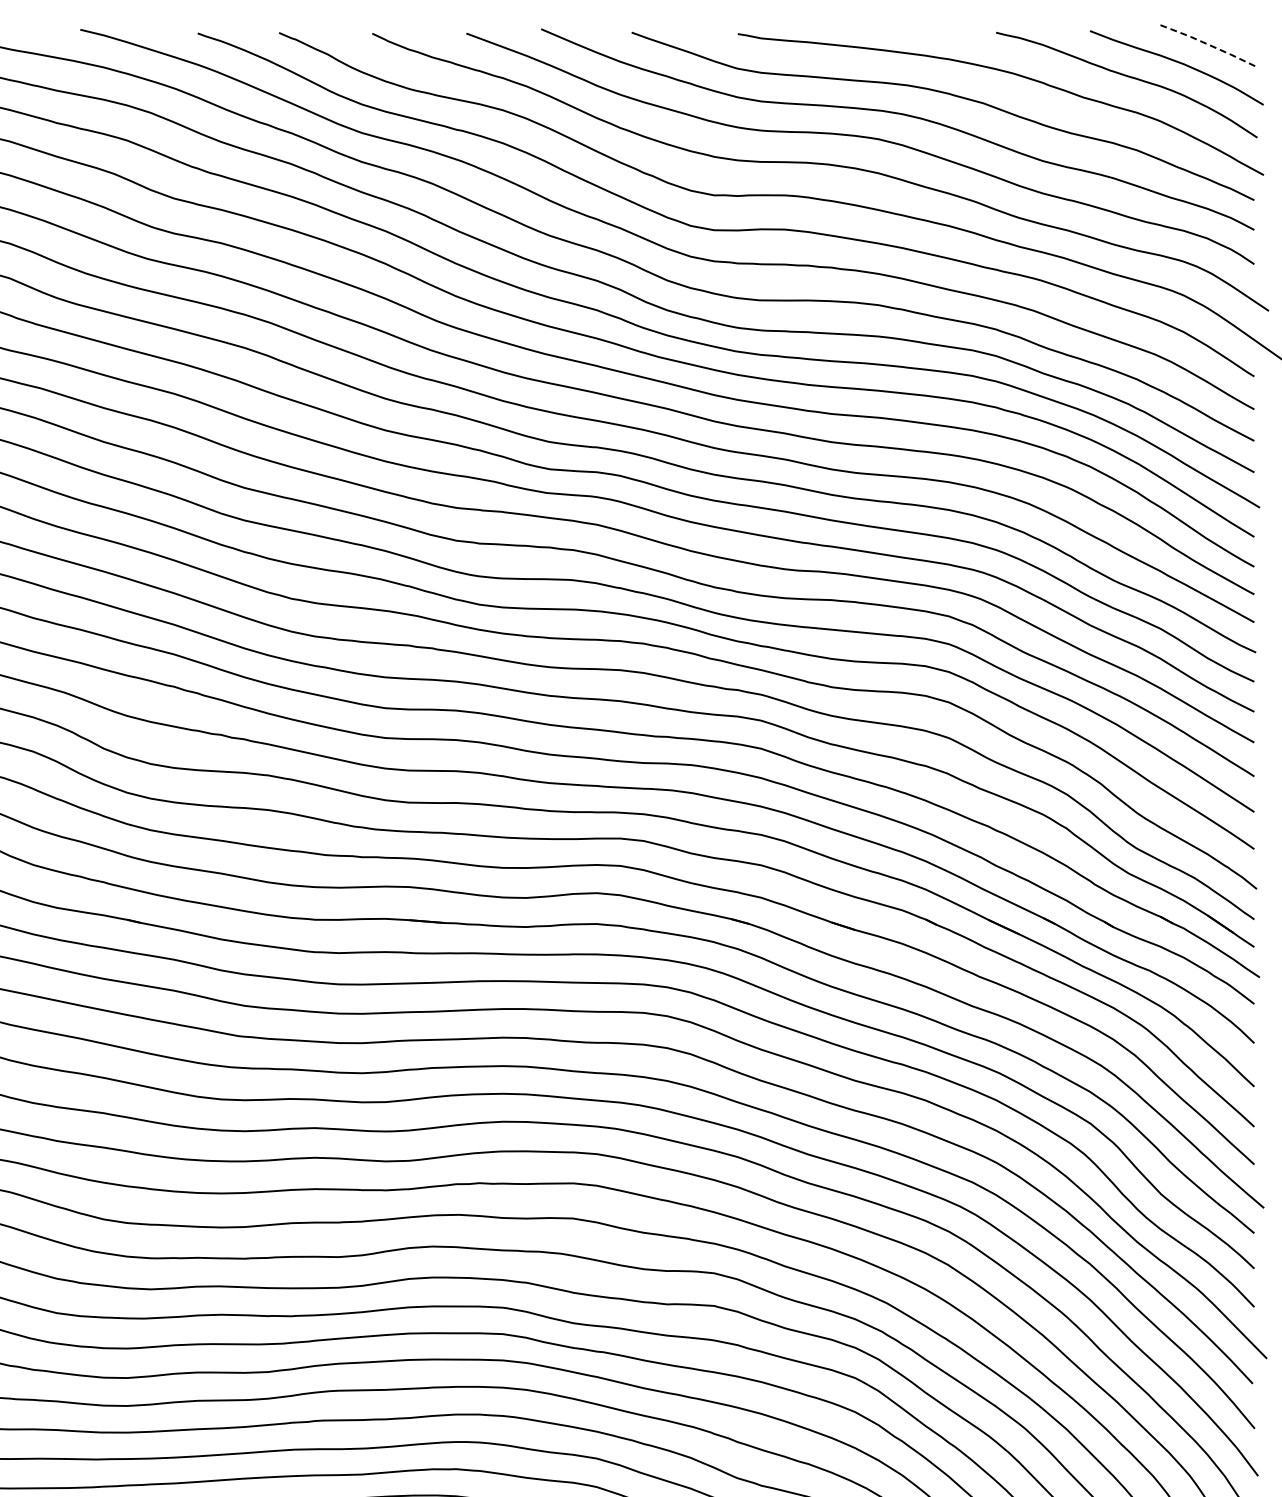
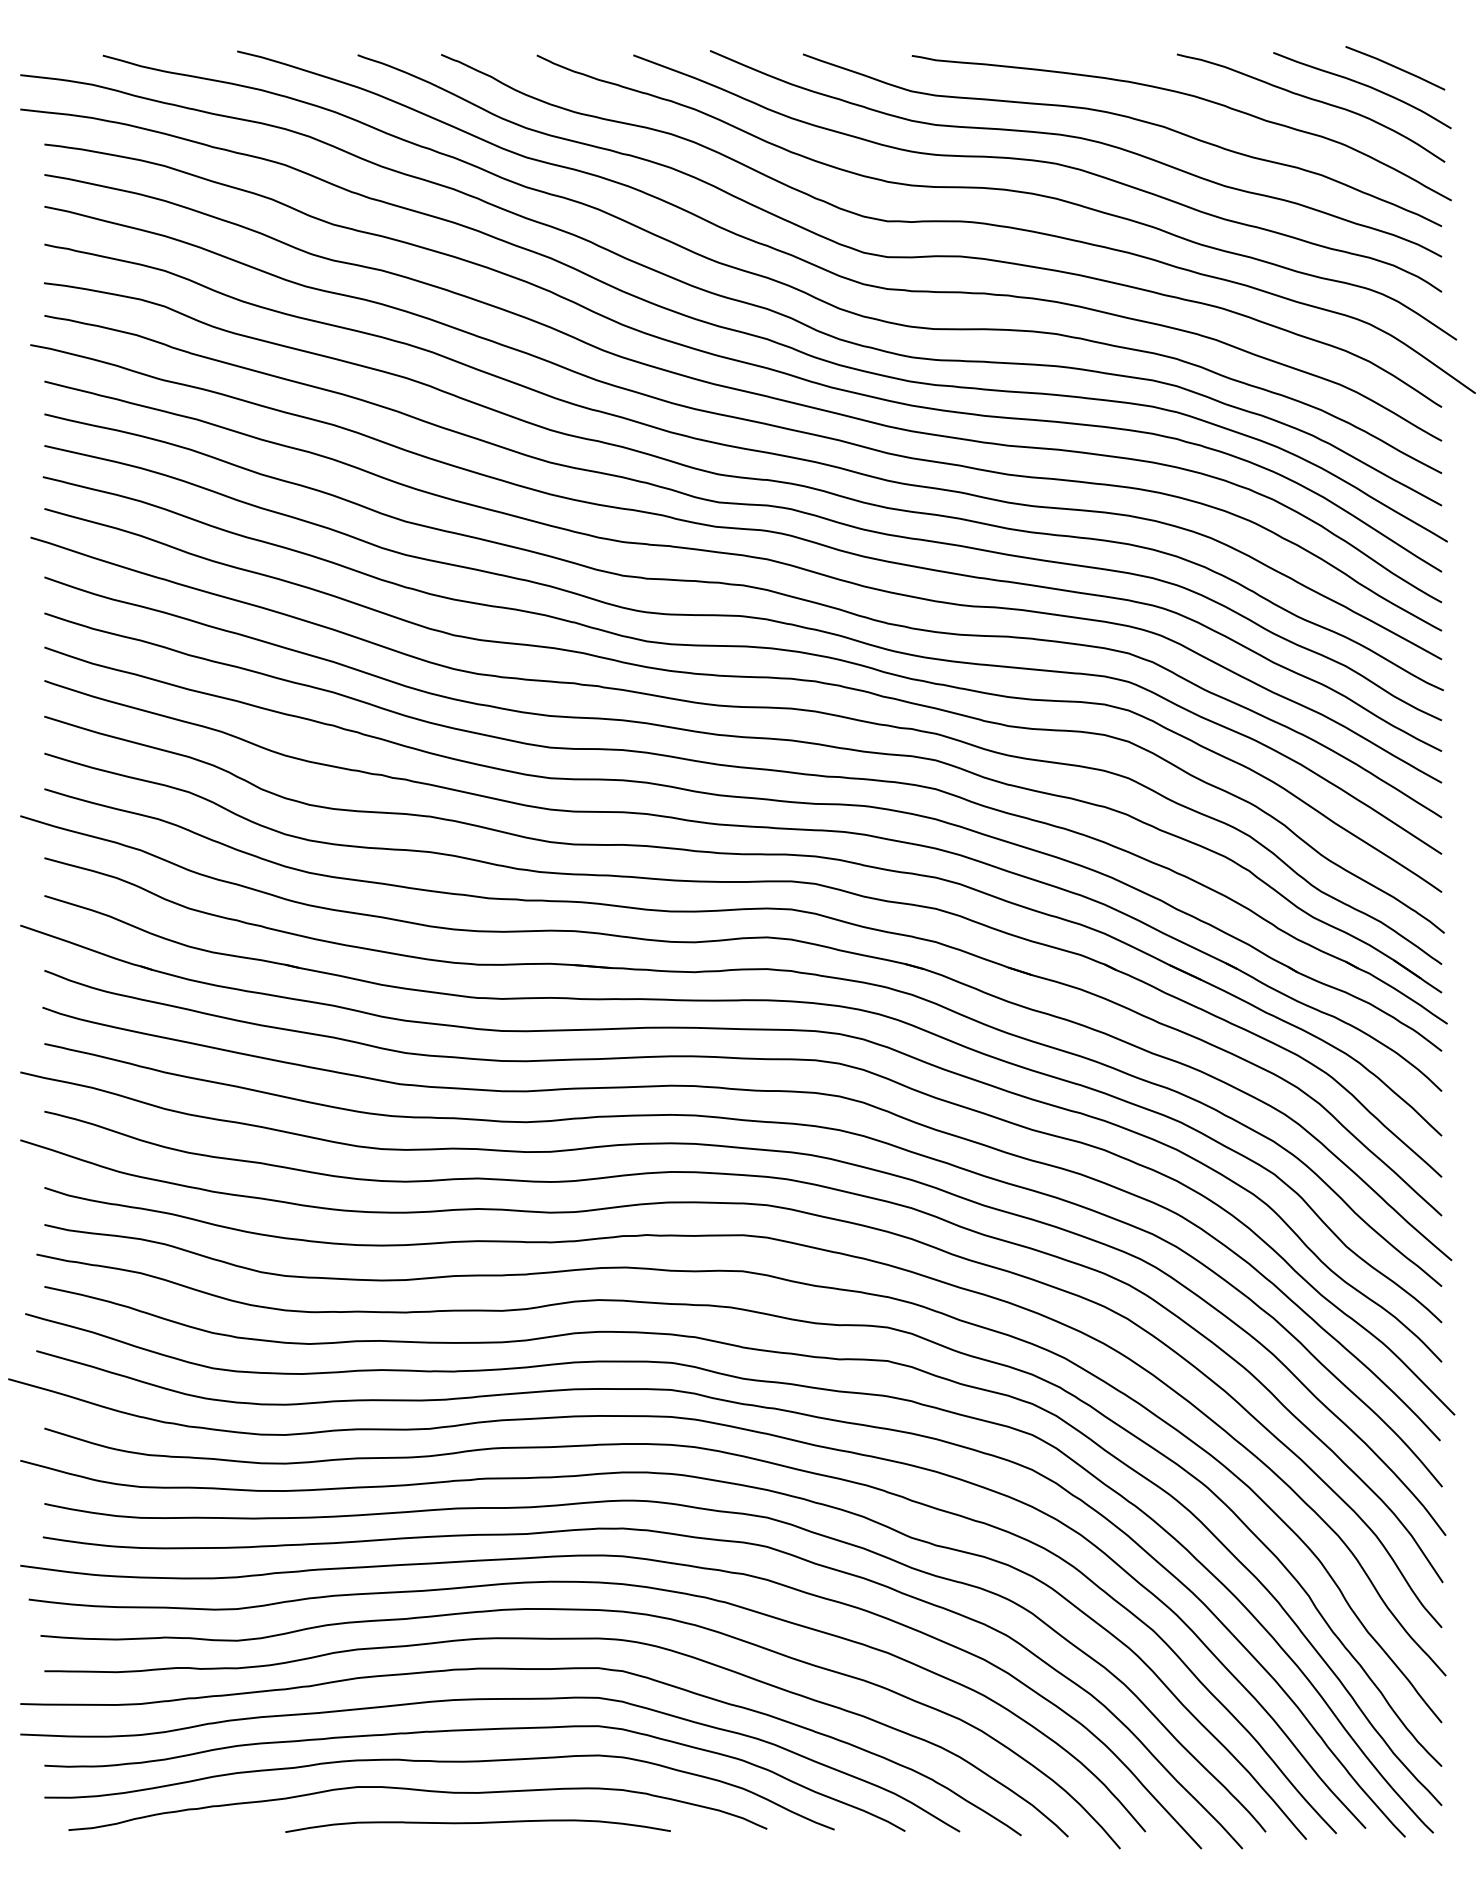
line: (1209, 45) -> (1395, 67), dashed -> solid

